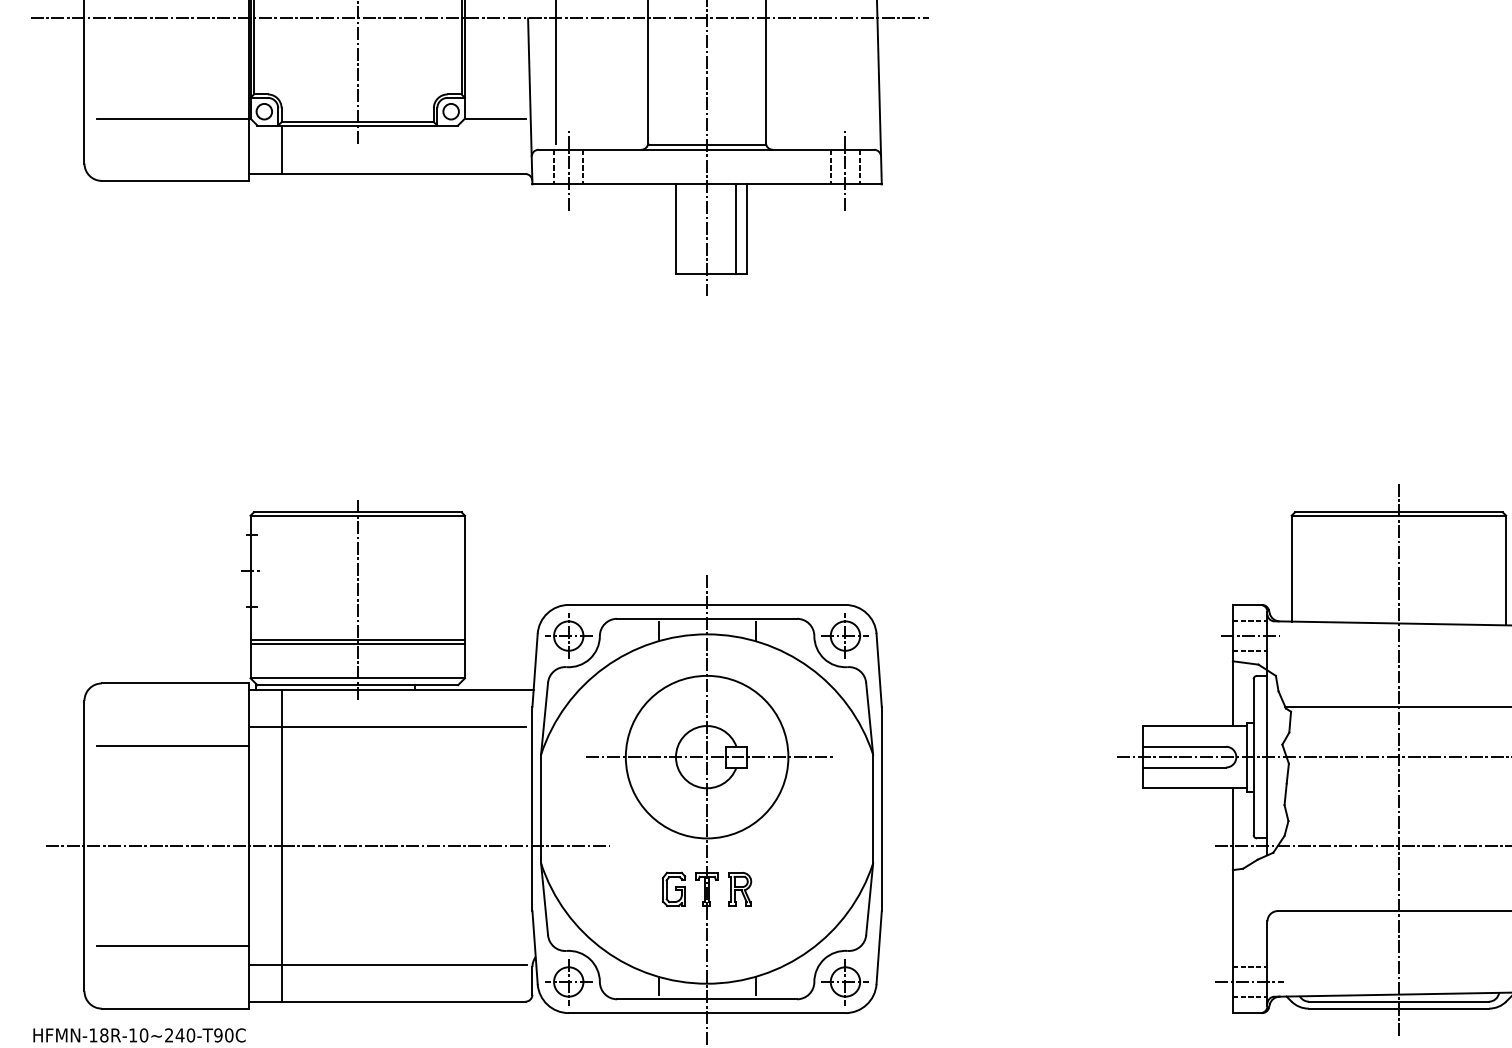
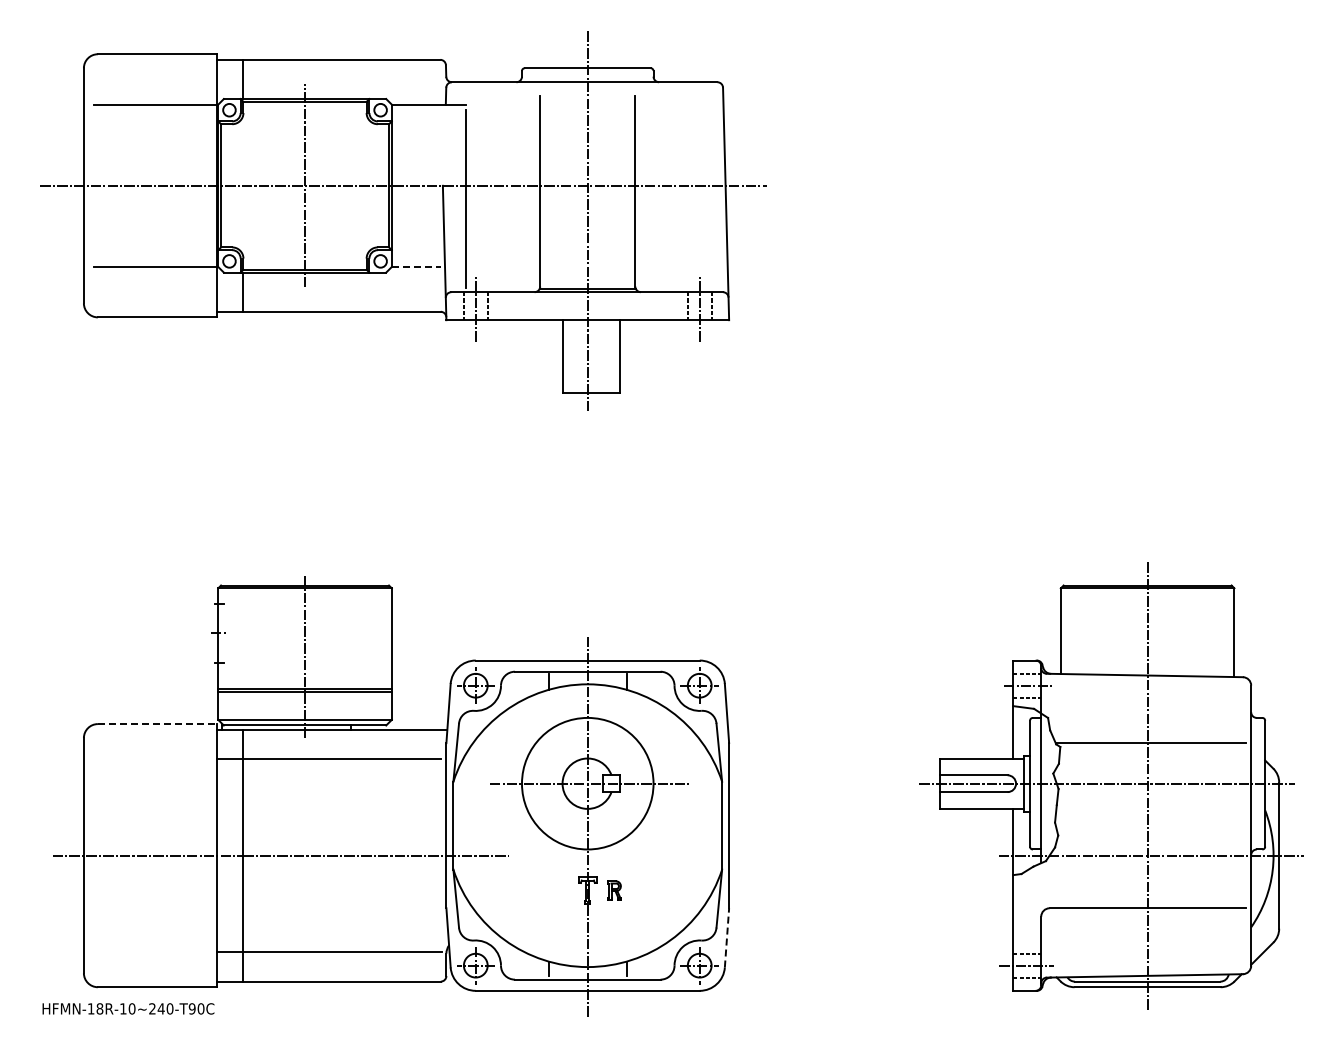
line: (495, 118) -> (416, 266), solid -> dashed
line: (736, 229) -> (611, 356), removed
line: (175, 683) -> (157, 724), solid -> dashed
line: (171, 745) -> (154, 774), removed
part: (673, 889) -> (560, 890), removed
part: (740, 889) -> (614, 890), size x0.7
line: (171, 945) -> (154, 936), removed
line: (879, 947) -> (727, 937), solid -> dashed

